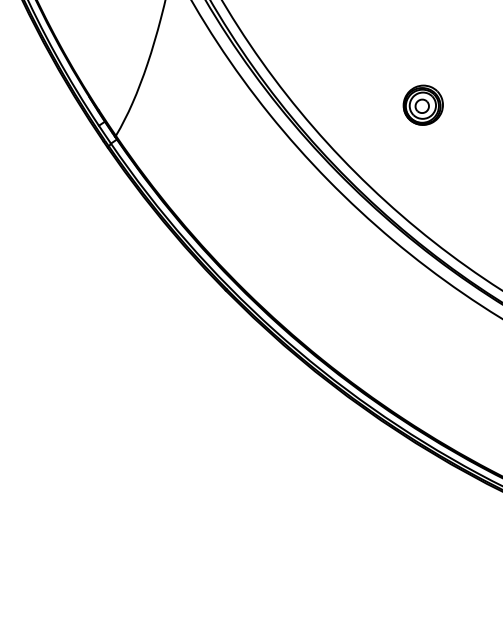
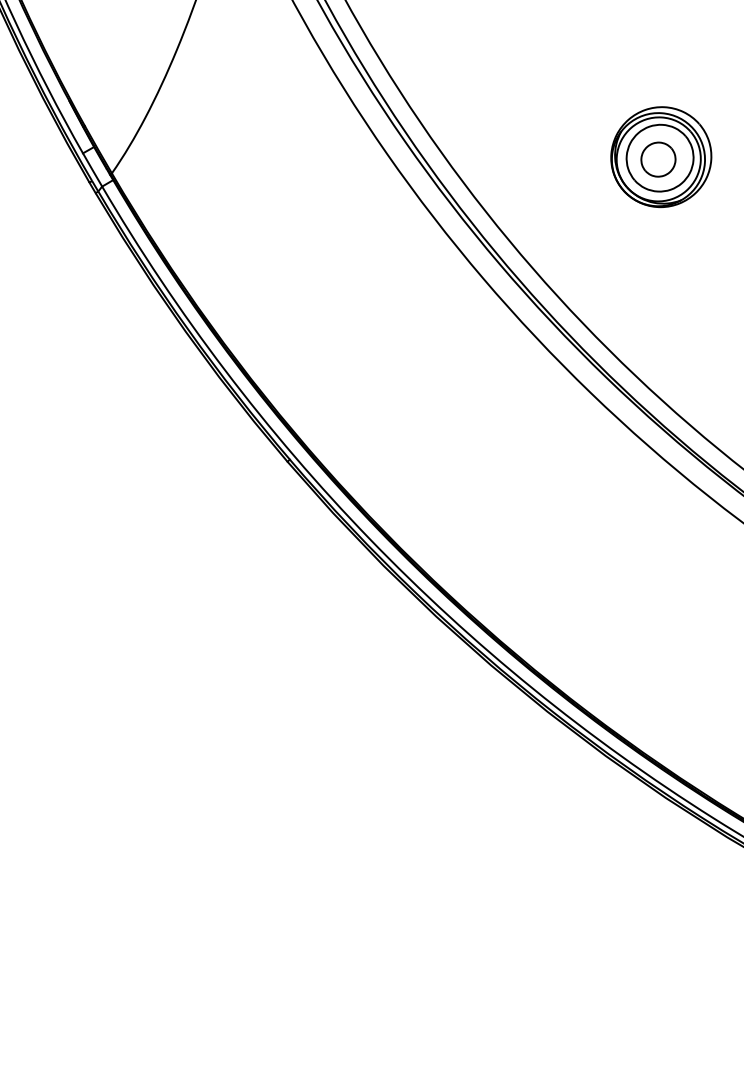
part: (423, 105) -> (661, 157), size x1.43

